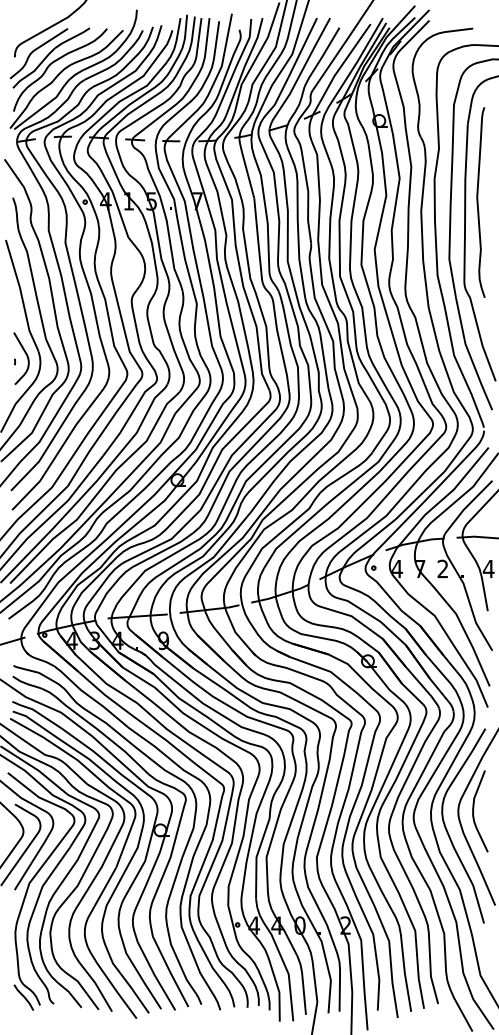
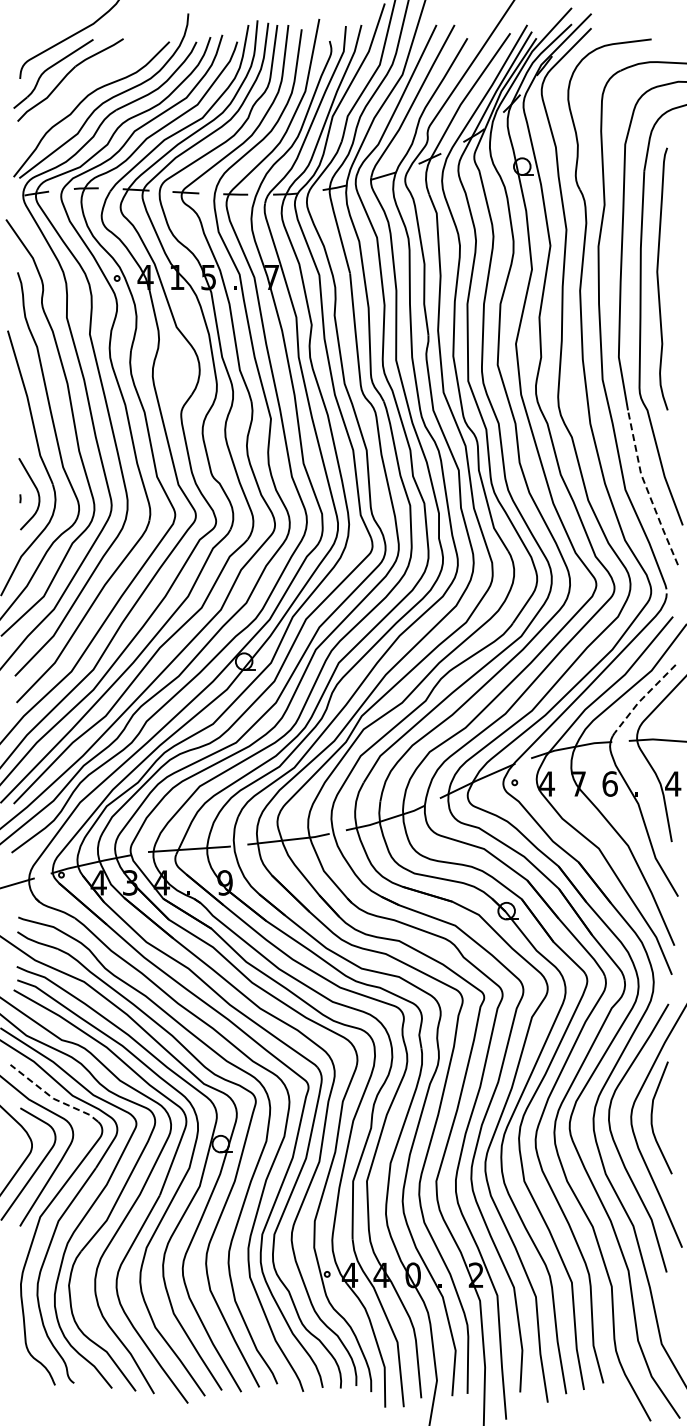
part: (56, 61) -> (77, 84), removed
line: (470, 355) -> (647, 489), solid -> dashed
line: (466, 506) -> (642, 698), solid -> dashed
text: (442, 568) -> (609, 783), 2 -> 6
line: (38, 797) -> (52, 1098), solid -> dashed
curve: (23, 997) -> (32, 1374), removed

